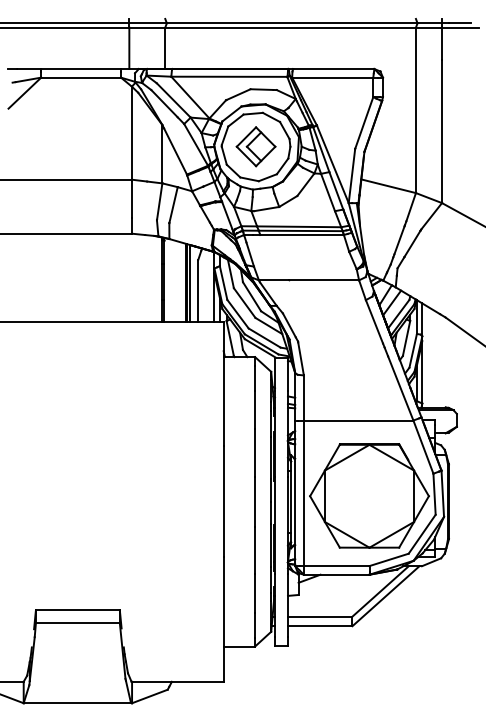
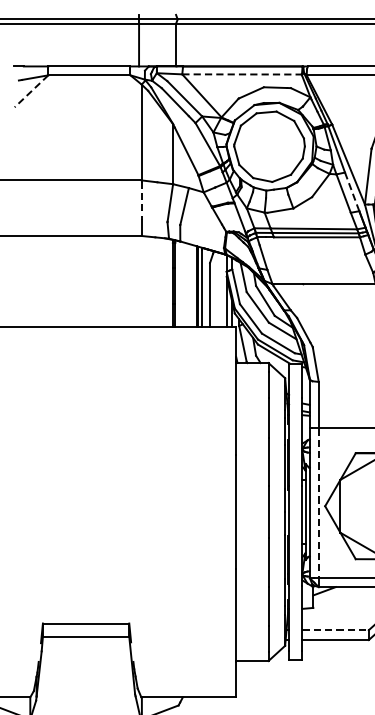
line: (229, 76) -> (242, 74), solid -> dashed
line: (24, 93) -> (31, 91), solid -> dashed
part: (255, 146) -> (268, 146), removed
line: (336, 190) -> (352, 191), solid -> dashed
line: (131, 199) -> (141, 200), solid -> dashed
line: (303, 493) -> (318, 503), solid -> dashed
line: (320, 616) -> (335, 630), solid -> dashed

